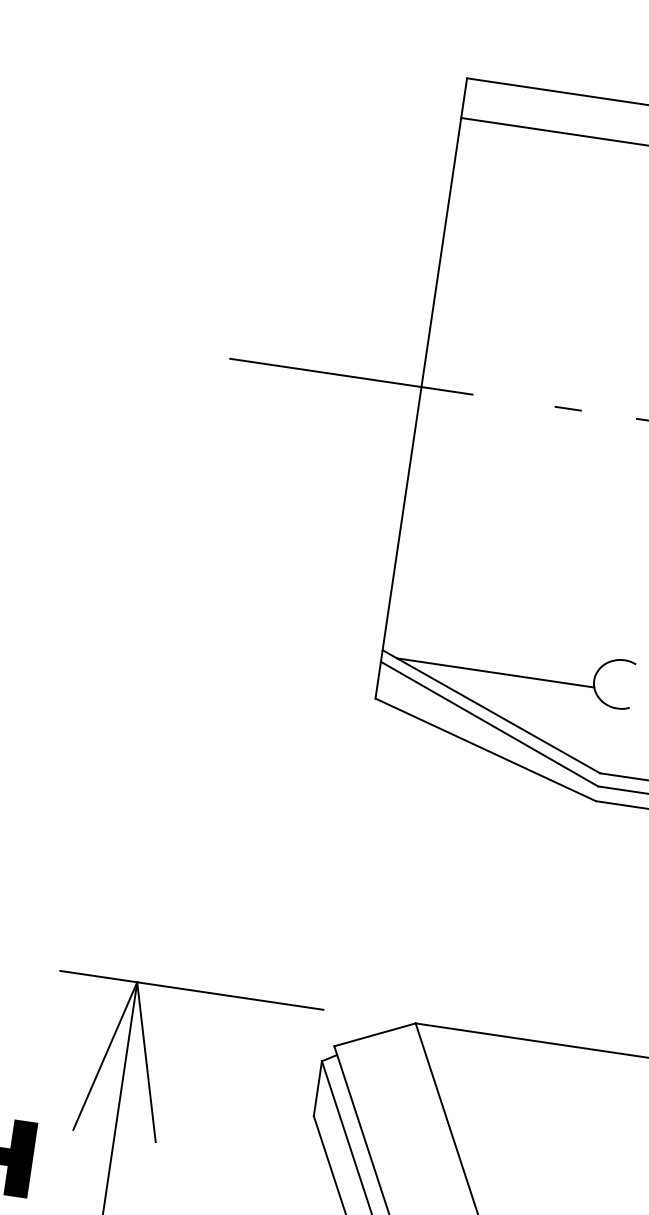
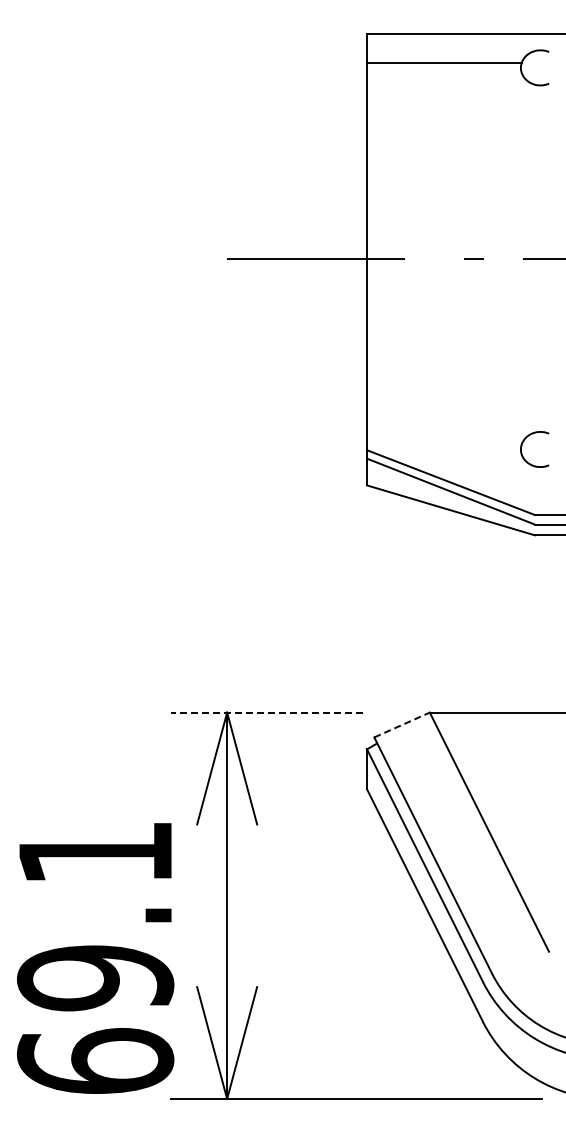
line: (495, 672) -> (449, 454), removed
line: (191, 990) -> (266, 712), solid -> dashed
line: (375, 1034) -> (402, 724), solid -> dashed

